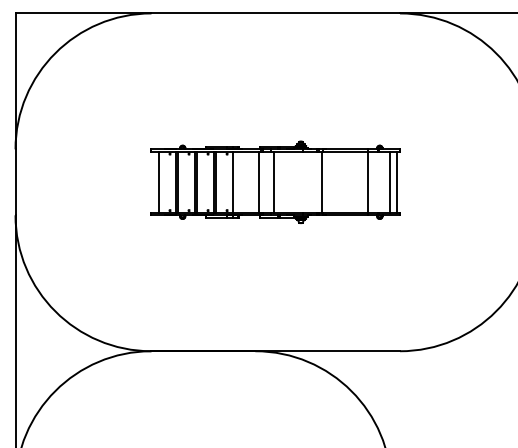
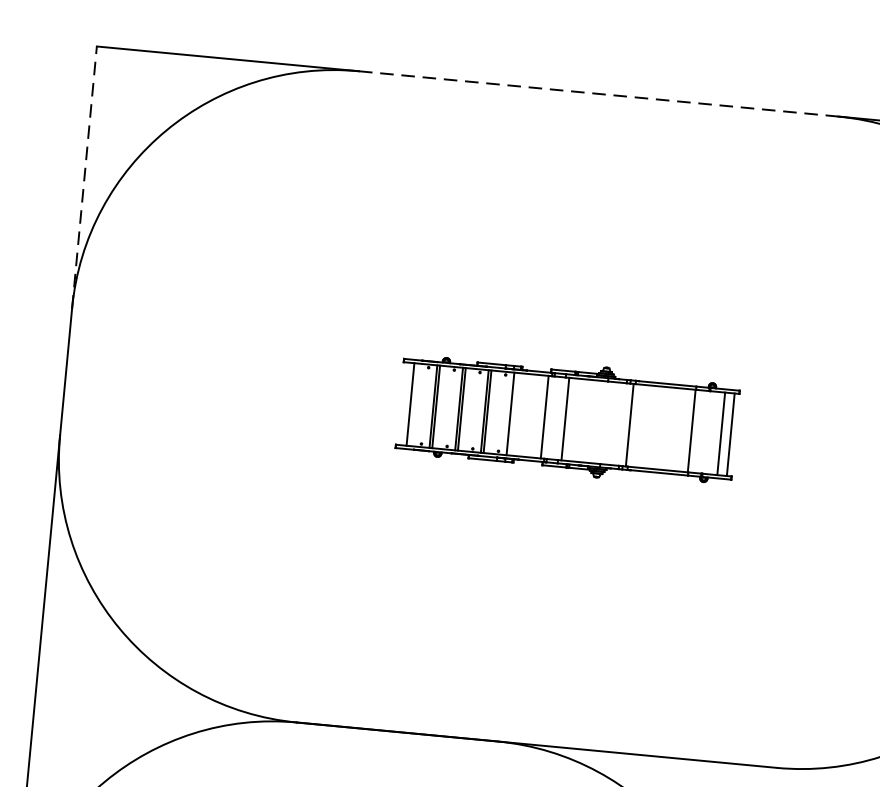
line: (276, 13) -> (600, 94), solid -> dashed
line: (15, 81) -> (84, 177), solid -> dashed
part: (275, 181) -> (567, 417), size x0.7

